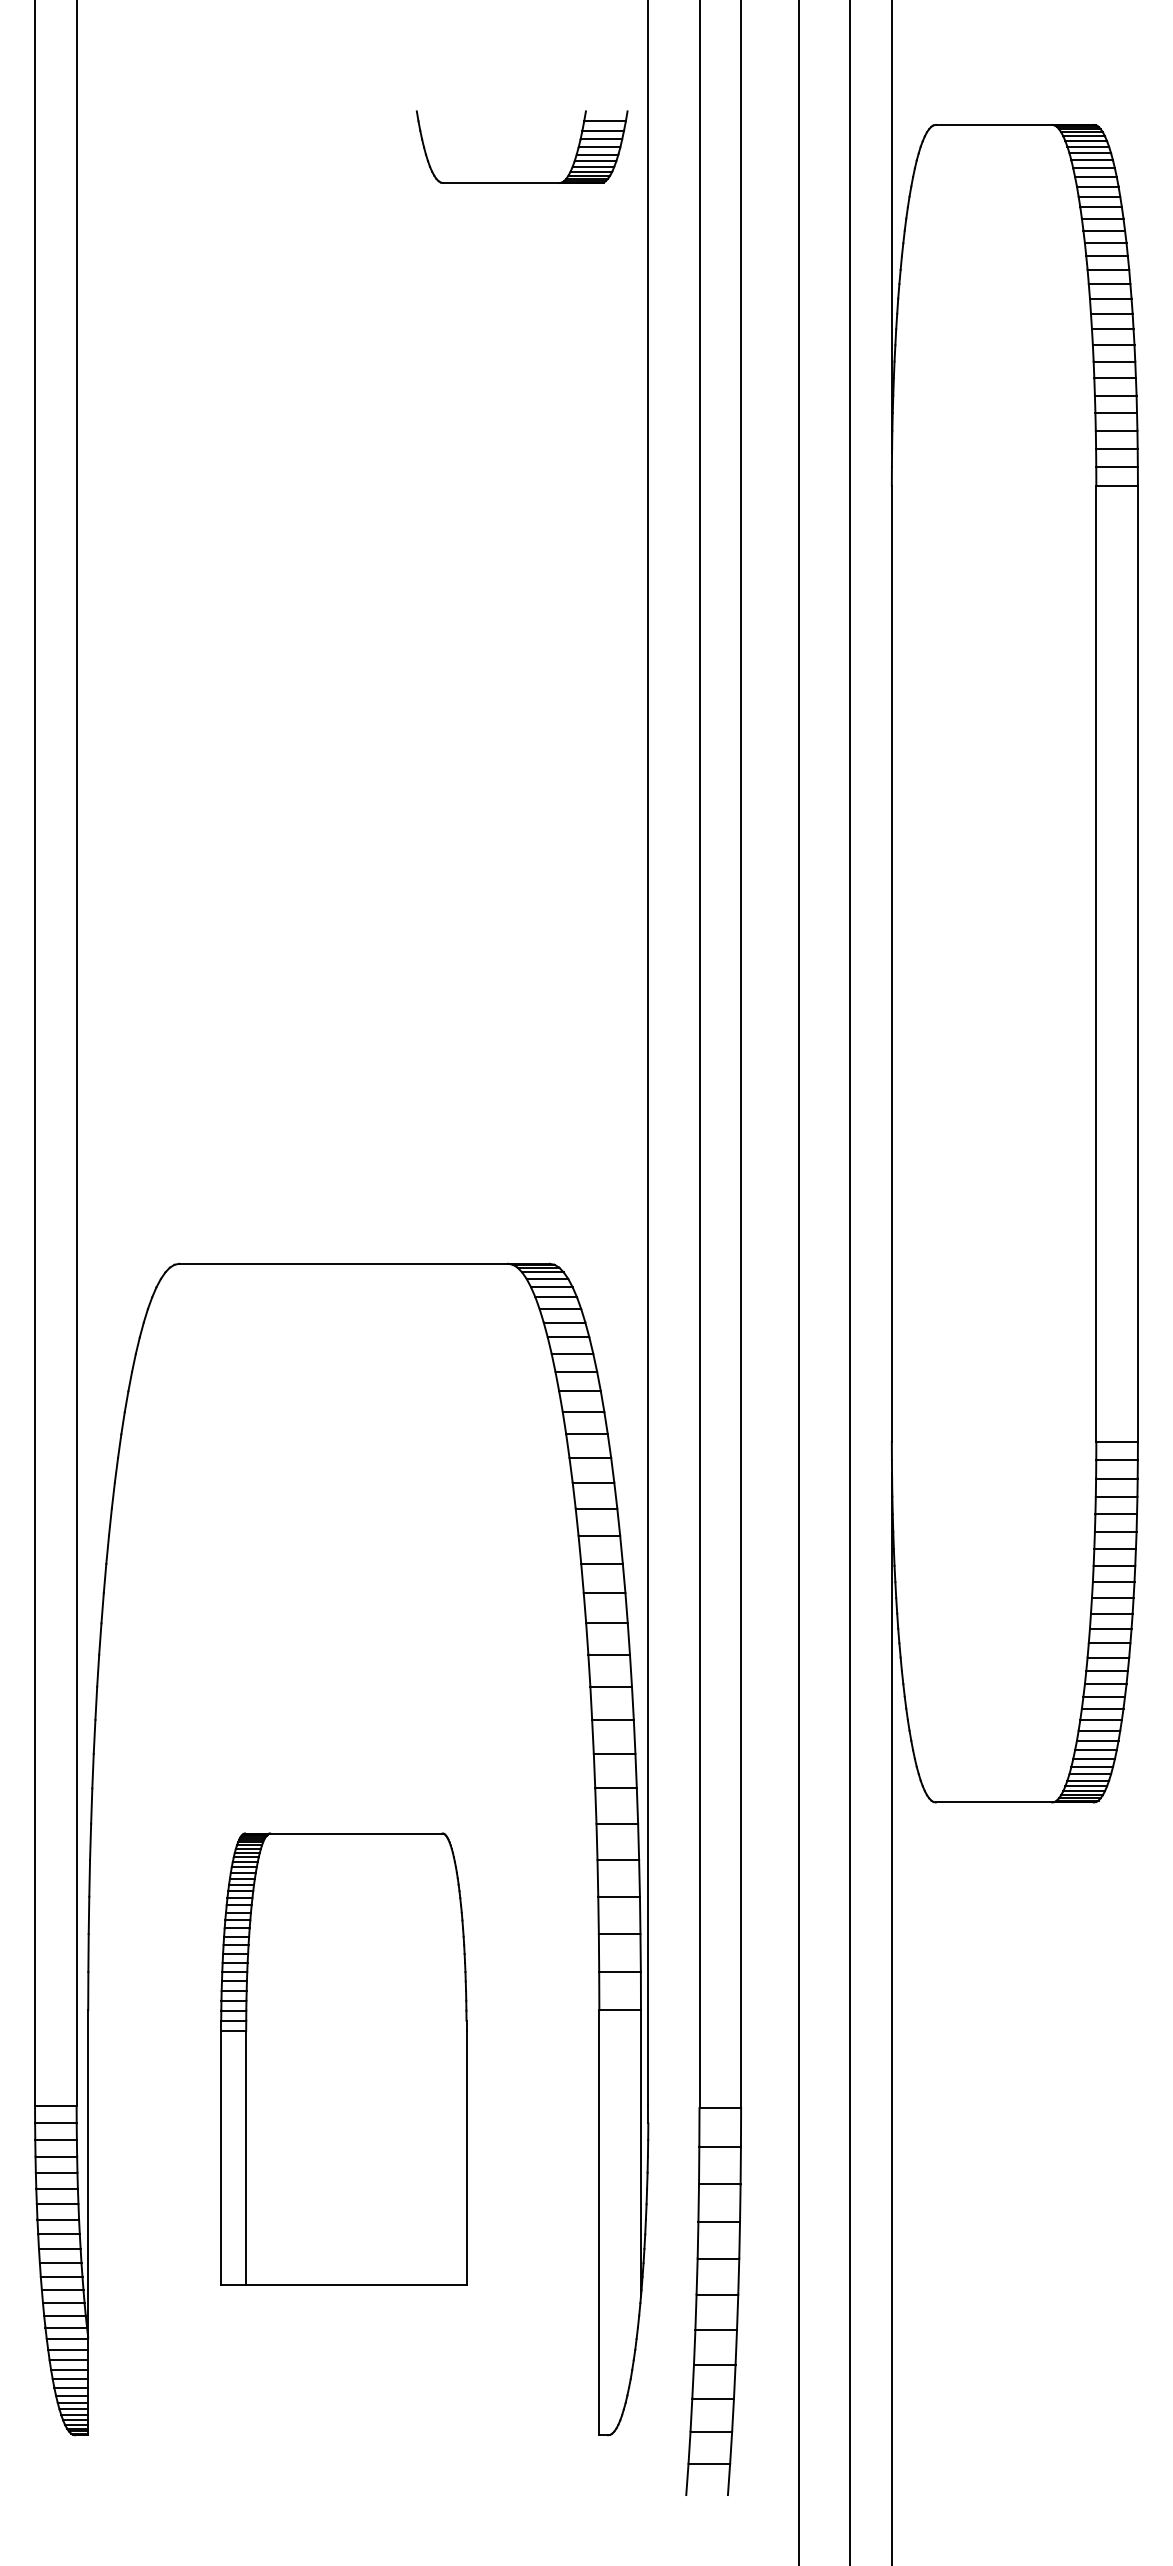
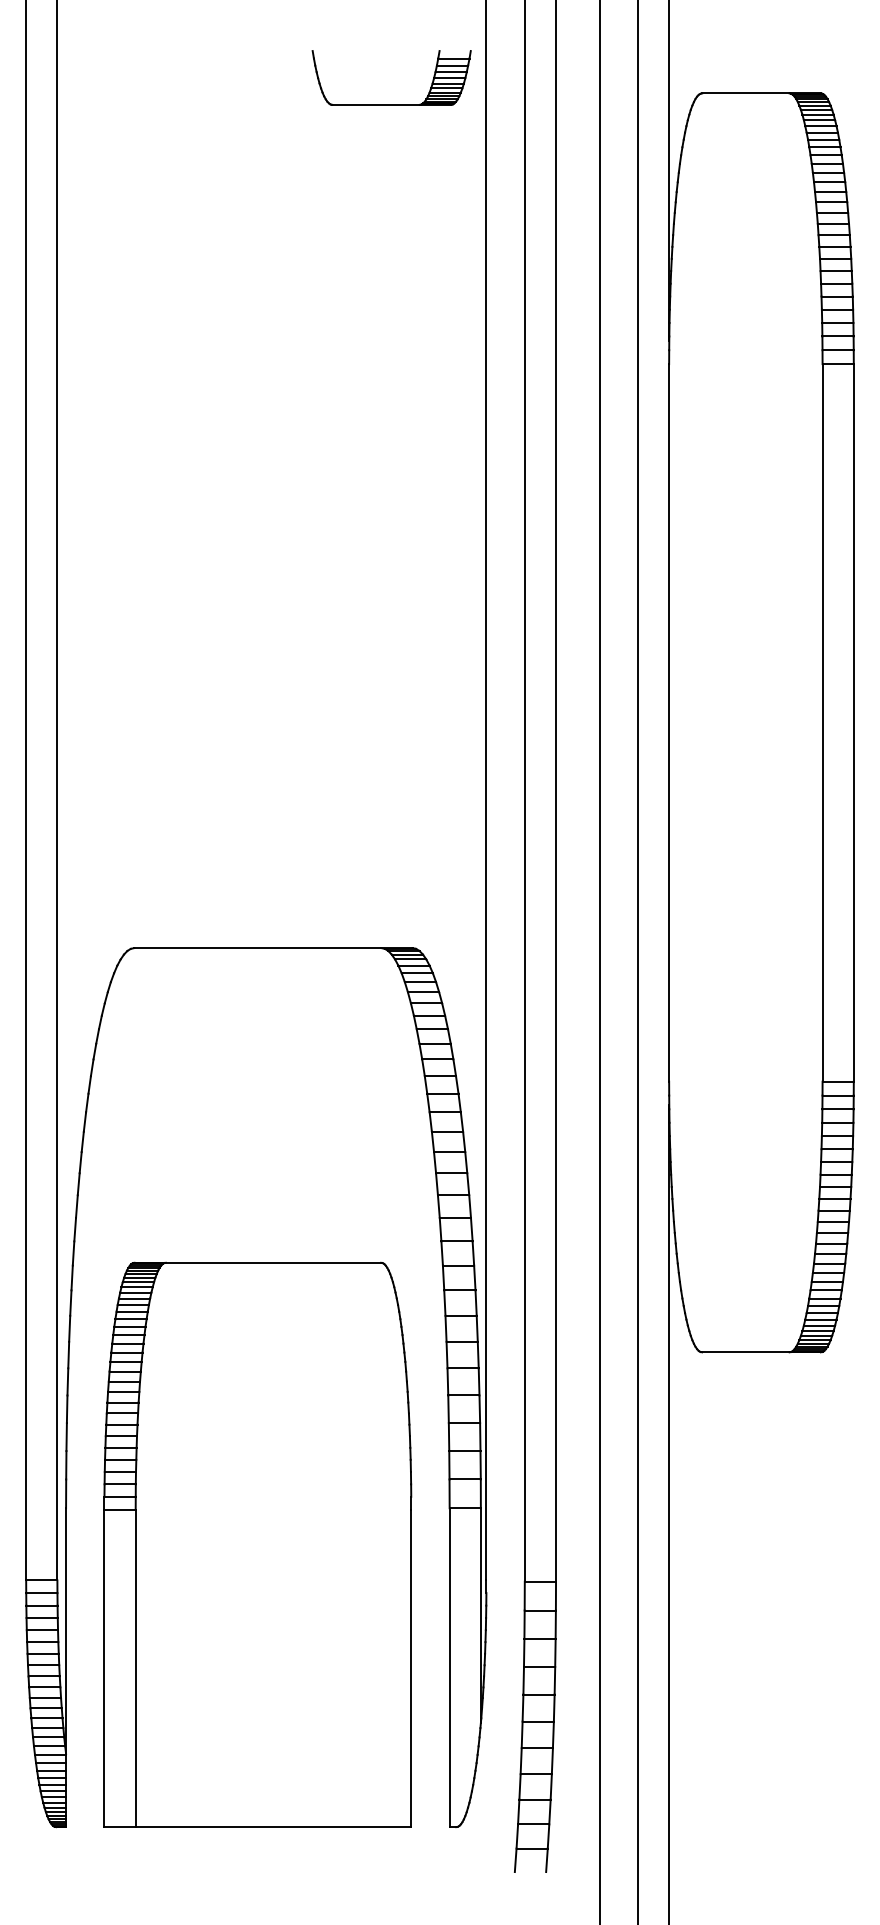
part: (522, 182) -> (391, 104), moved
part: (343, 2058) -> (257, 1544), size x1.67

